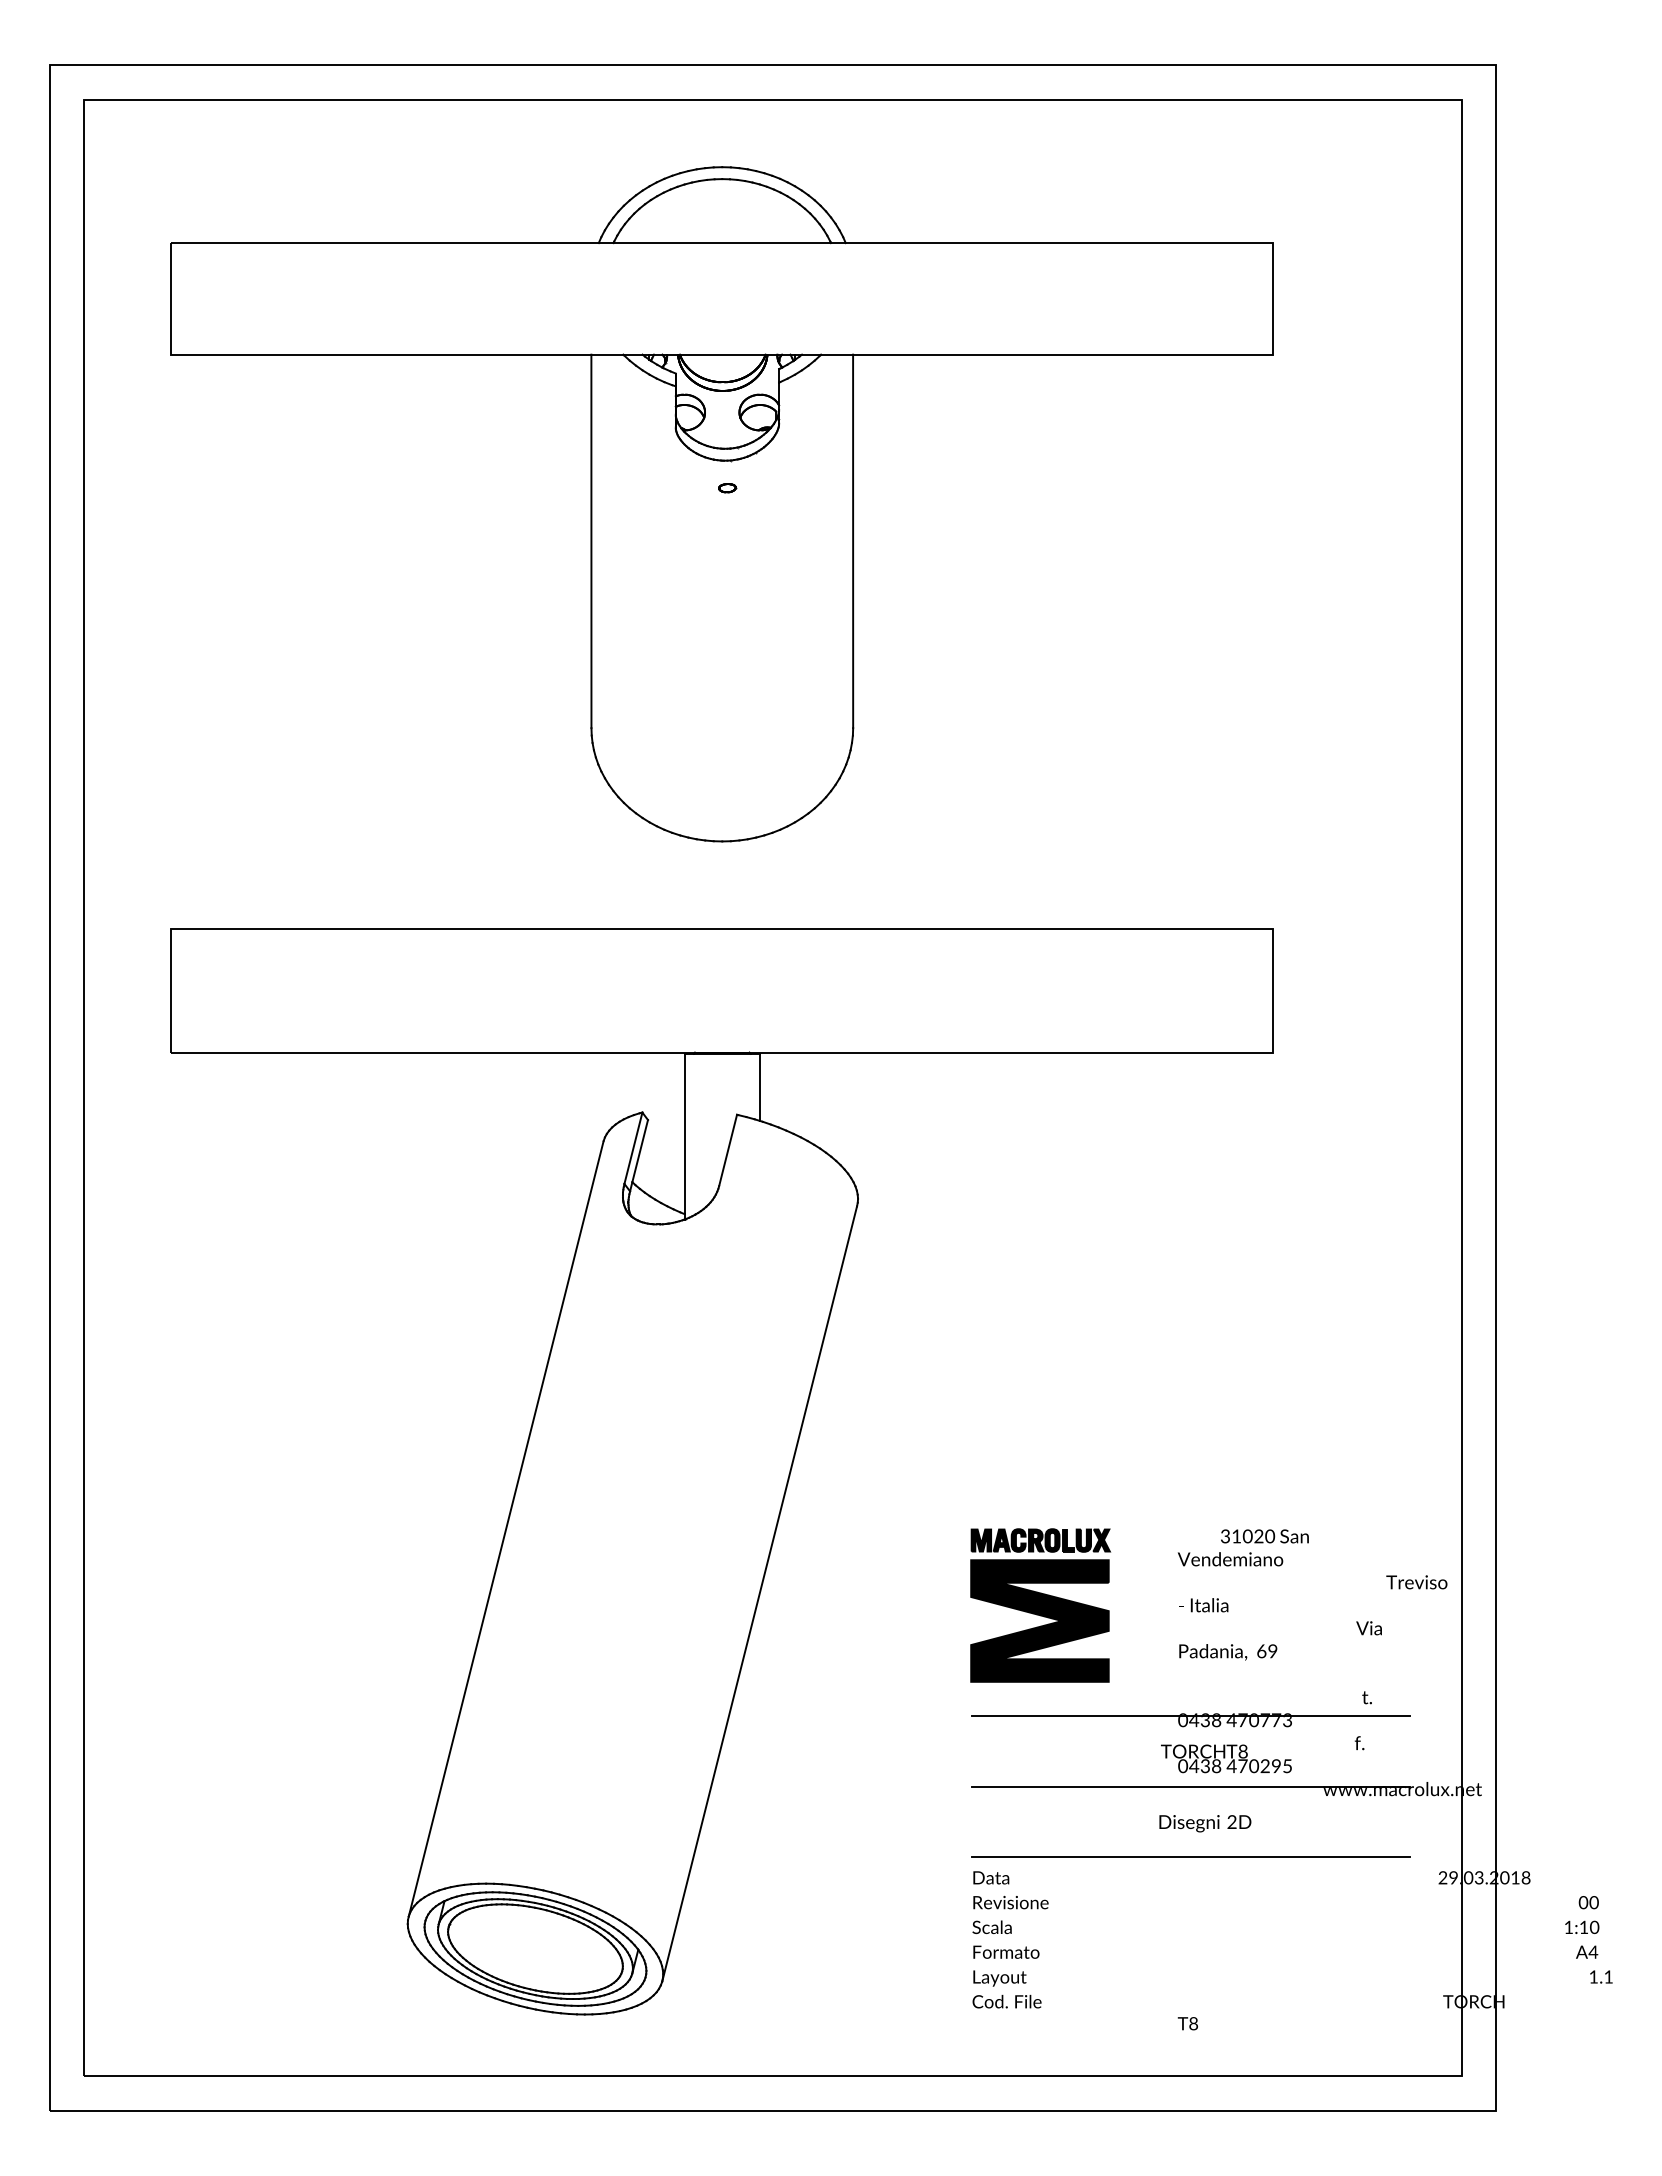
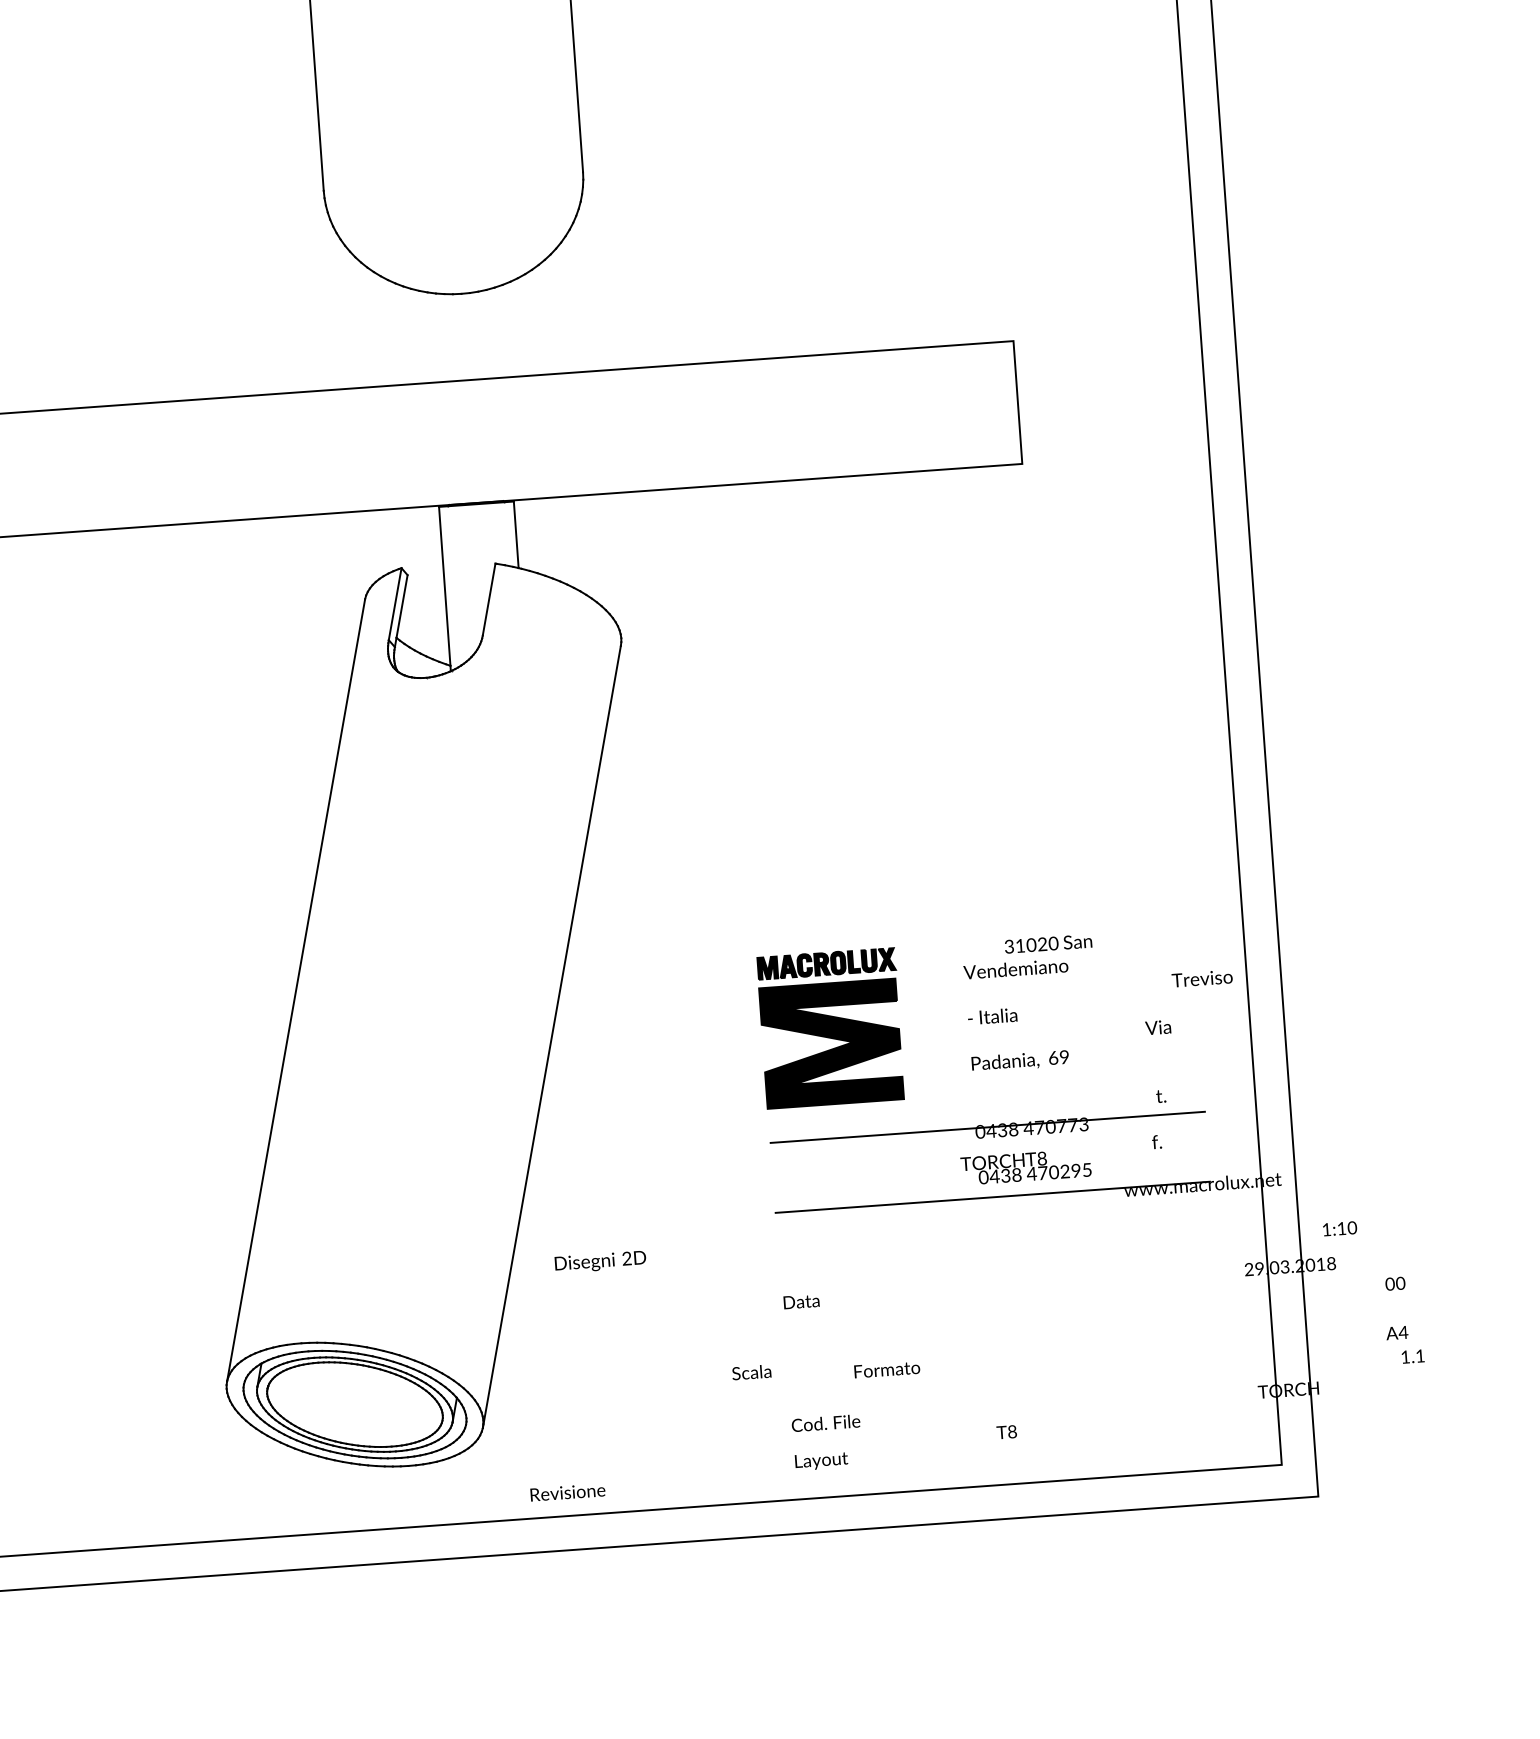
text: (1205, 1823) -> (600, 1261), moved
line: (1190, 1857) -> (997, 1267), removed
text: (1010, 1902) -> (567, 1492), moved
text: (1582, 1926) -> (1340, 1227), moved
text: (991, 1927) -> (751, 1372), moved
text: (1006, 1951) -> (887, 1368), moved
text: (999, 1978) -> (821, 1461), moved

